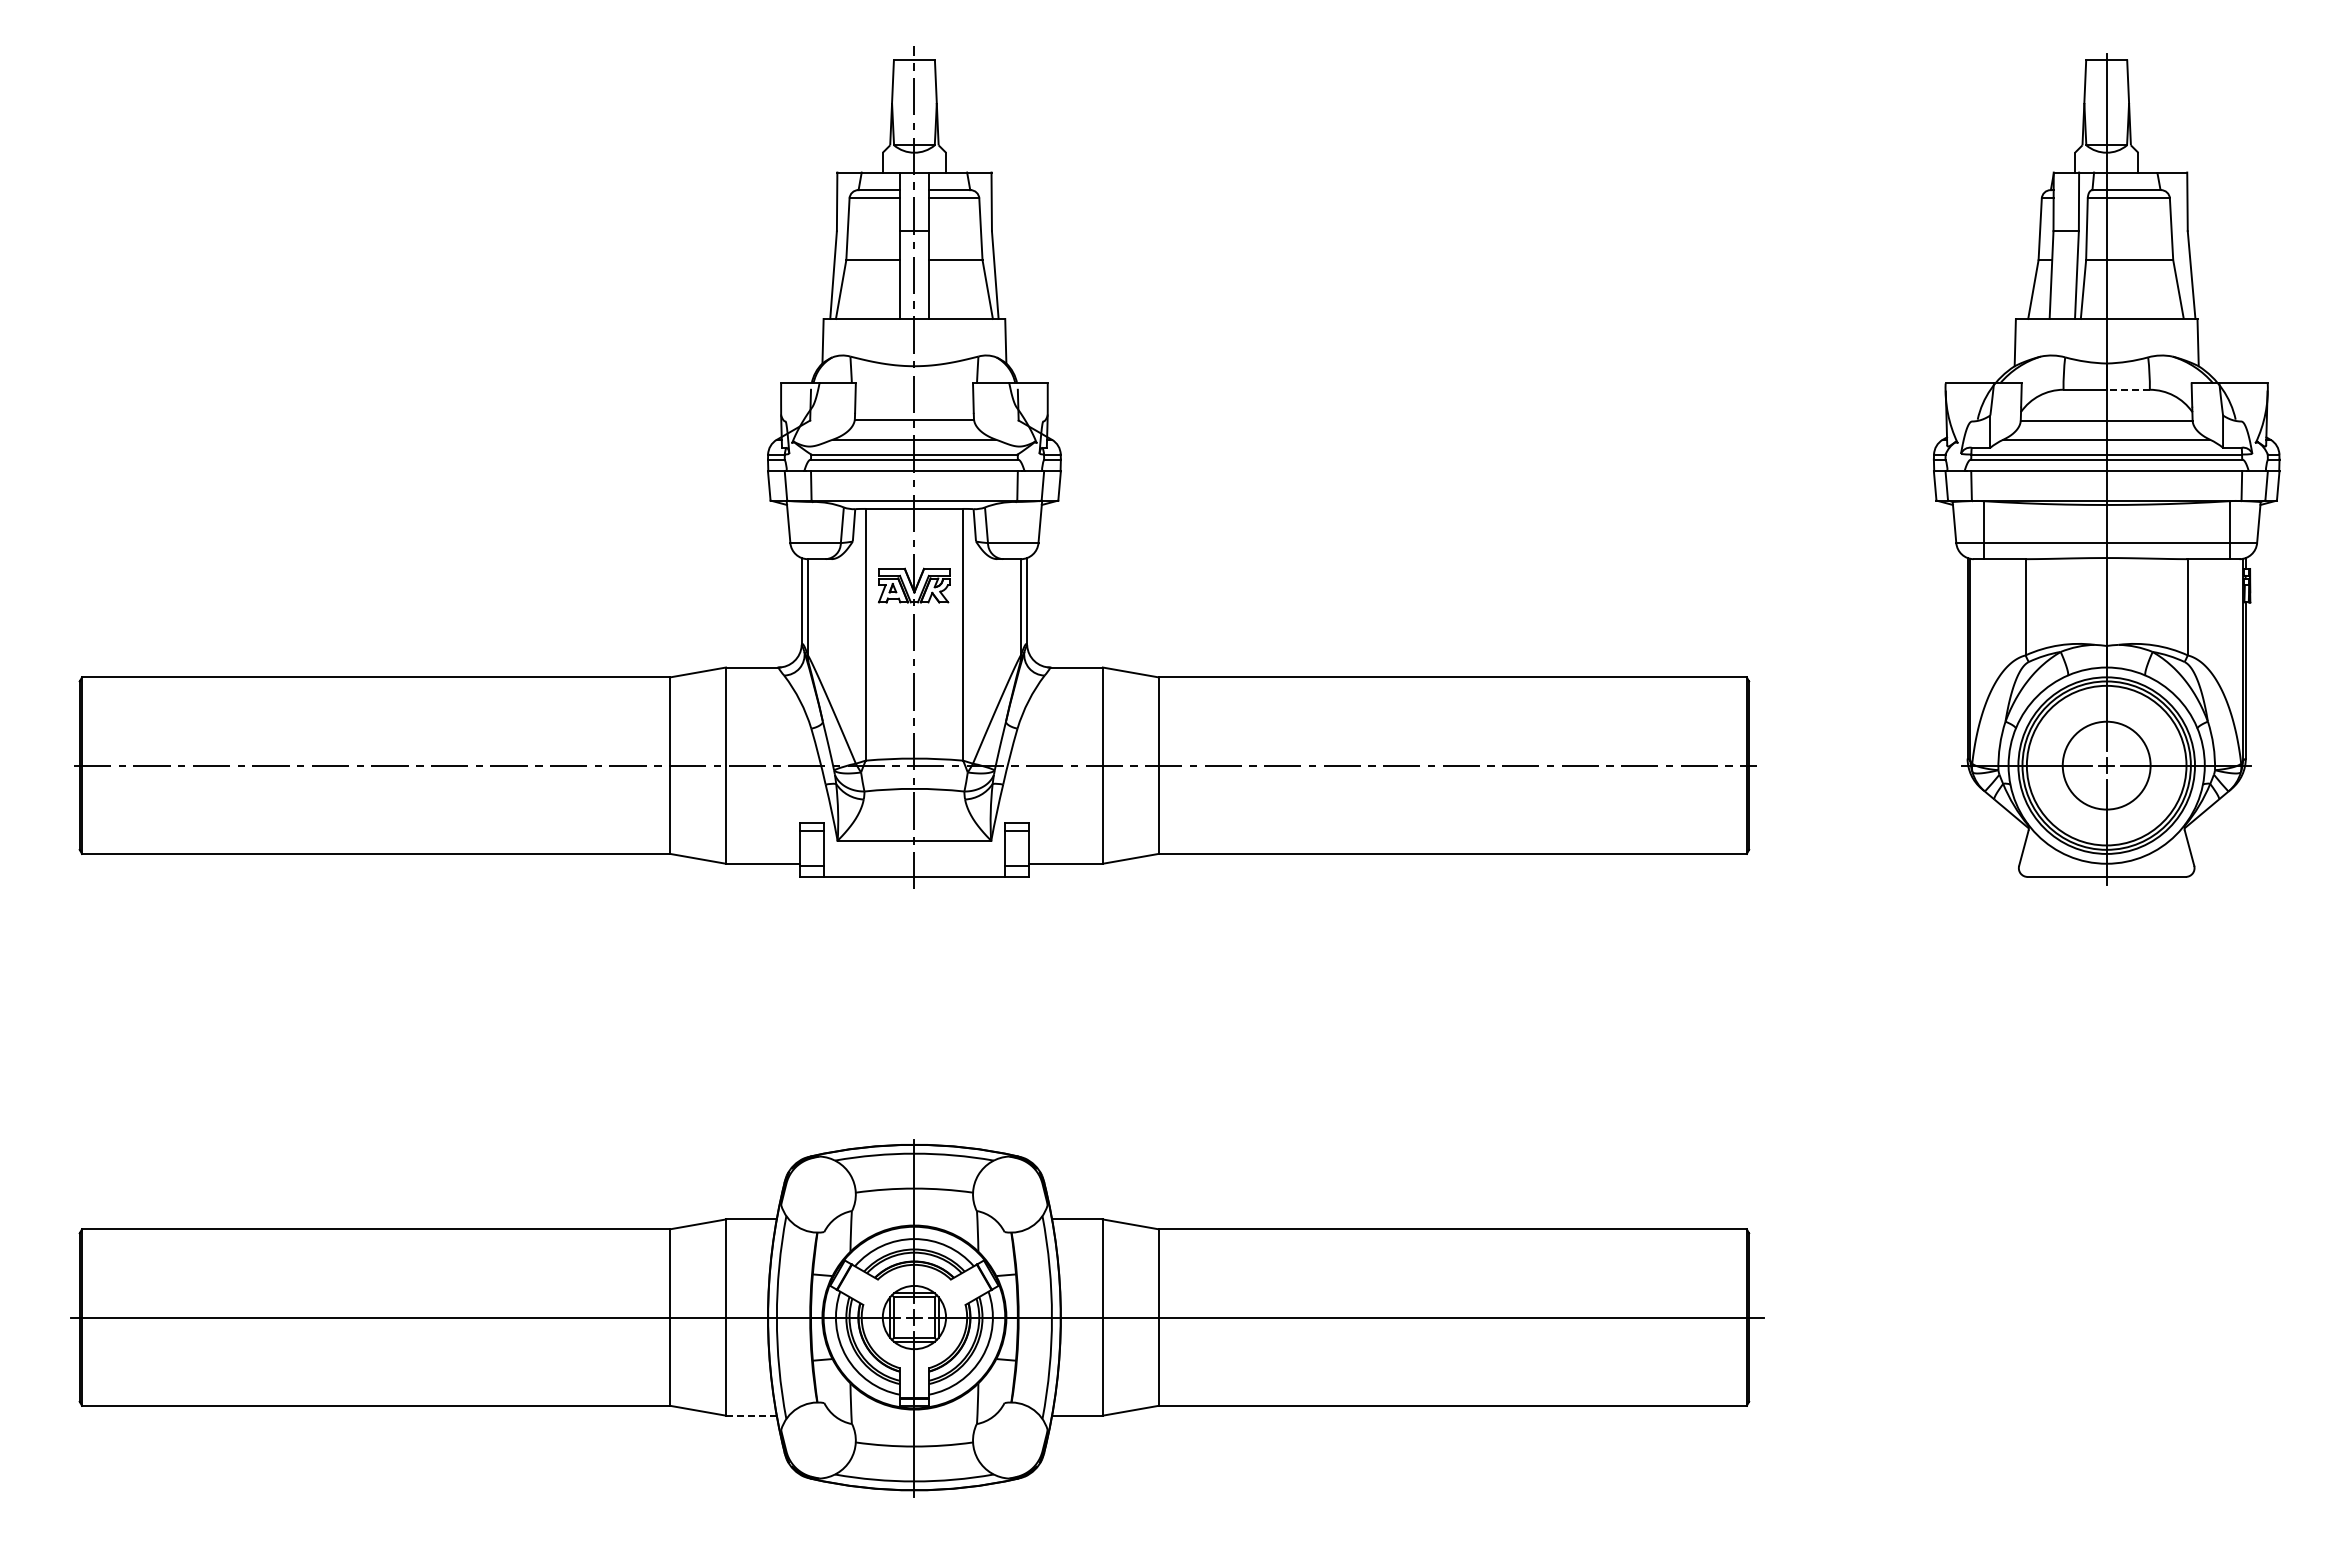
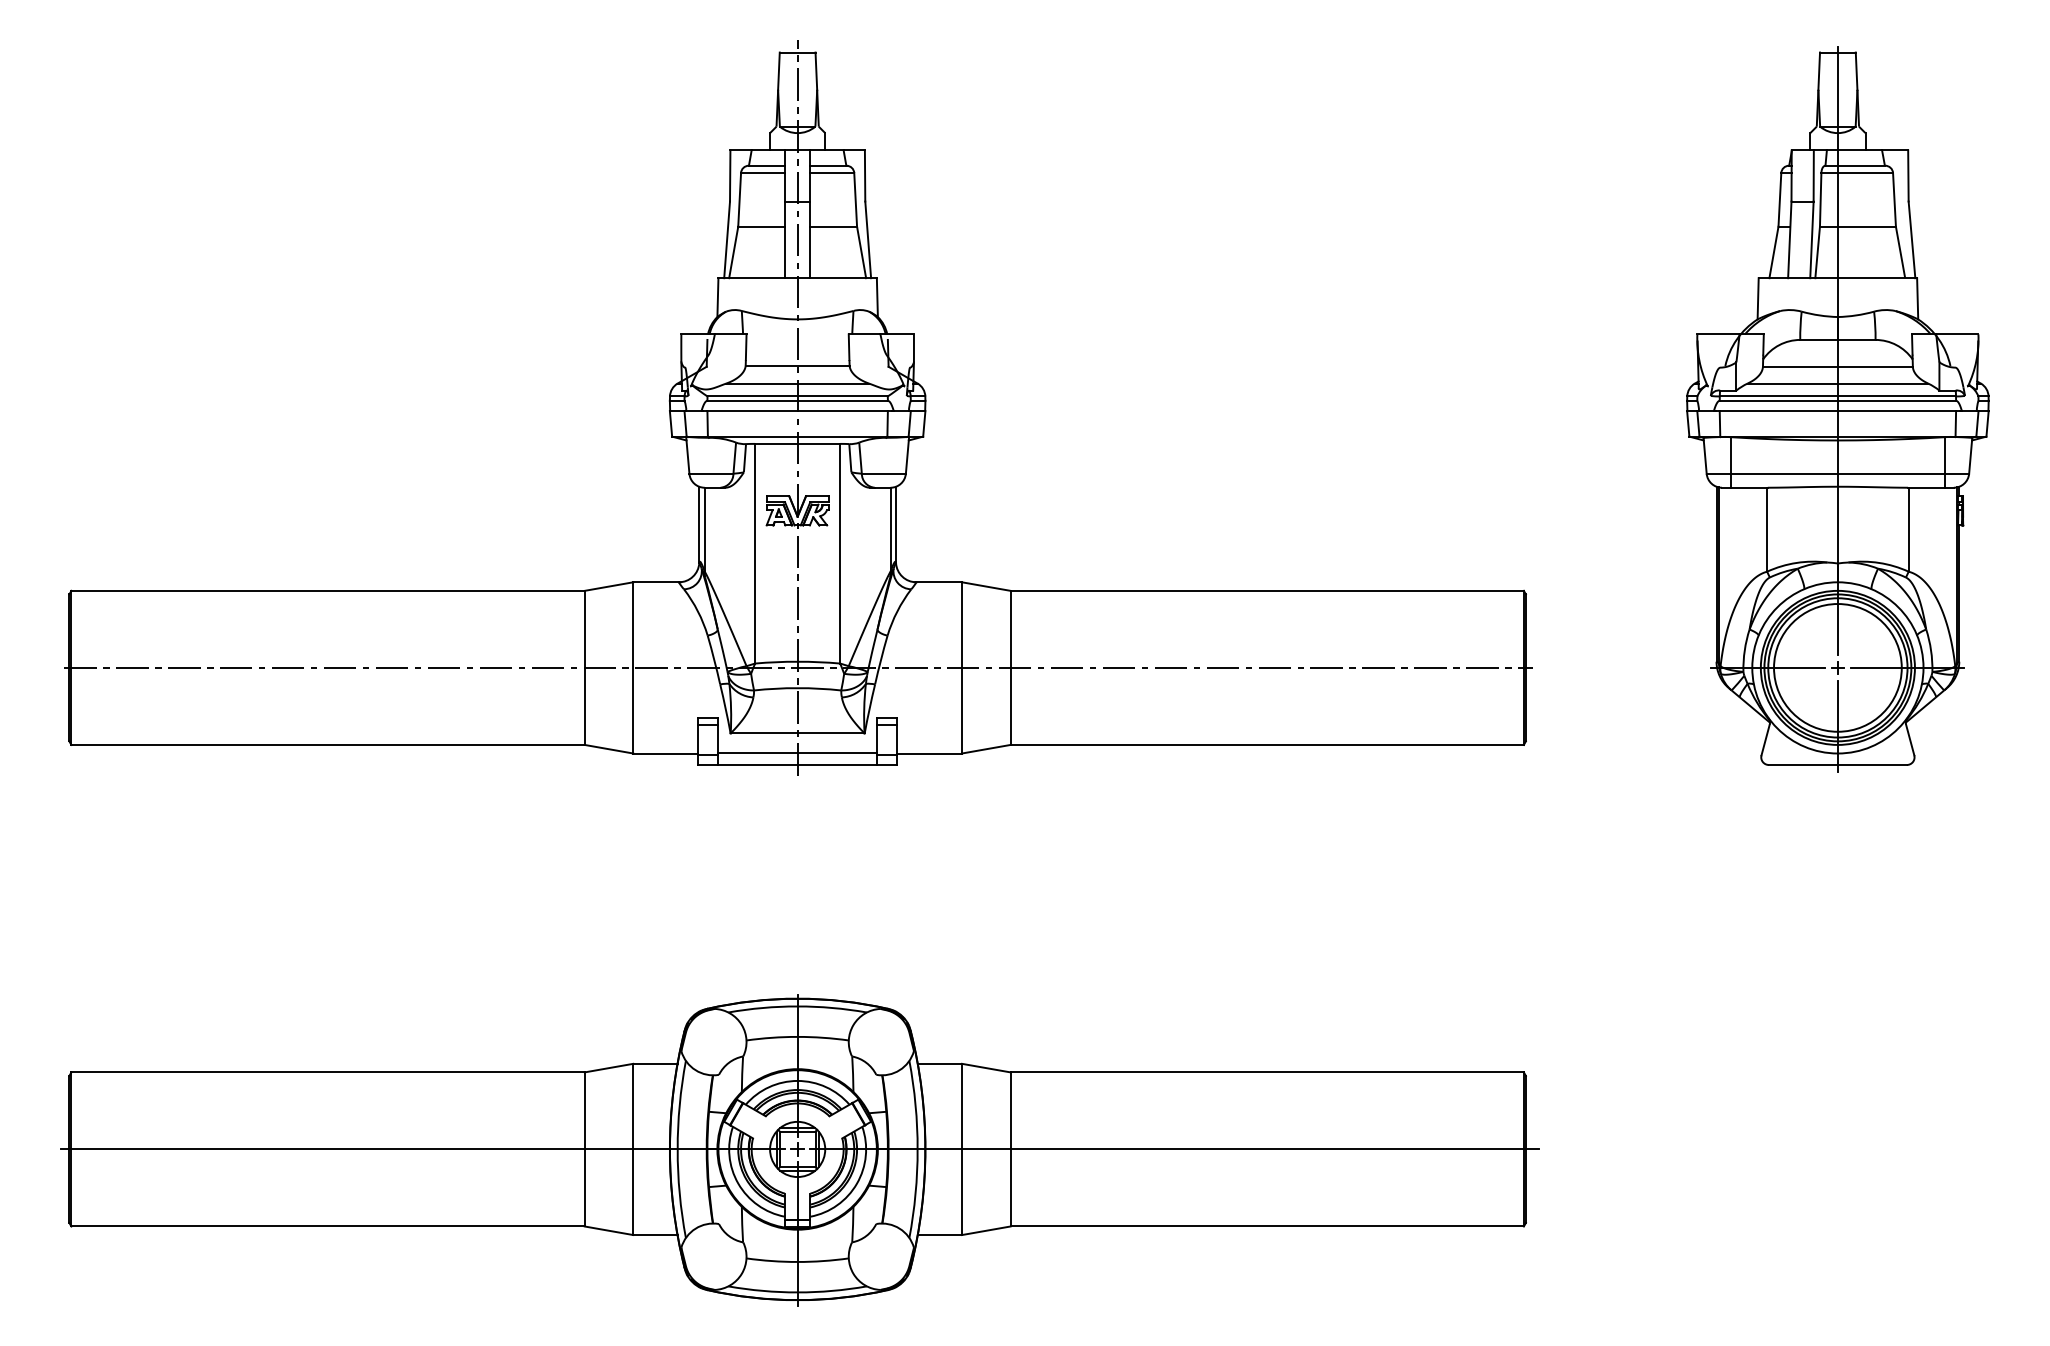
line: (2128, 389) -> (1856, 339), dashed -> solid
circle: (2106, 765) -> (1837, 667), size x1.67
line: (914, 863) -> (797, 753), added
line: (751, 1415) -> (655, 1234), dashed -> solid

